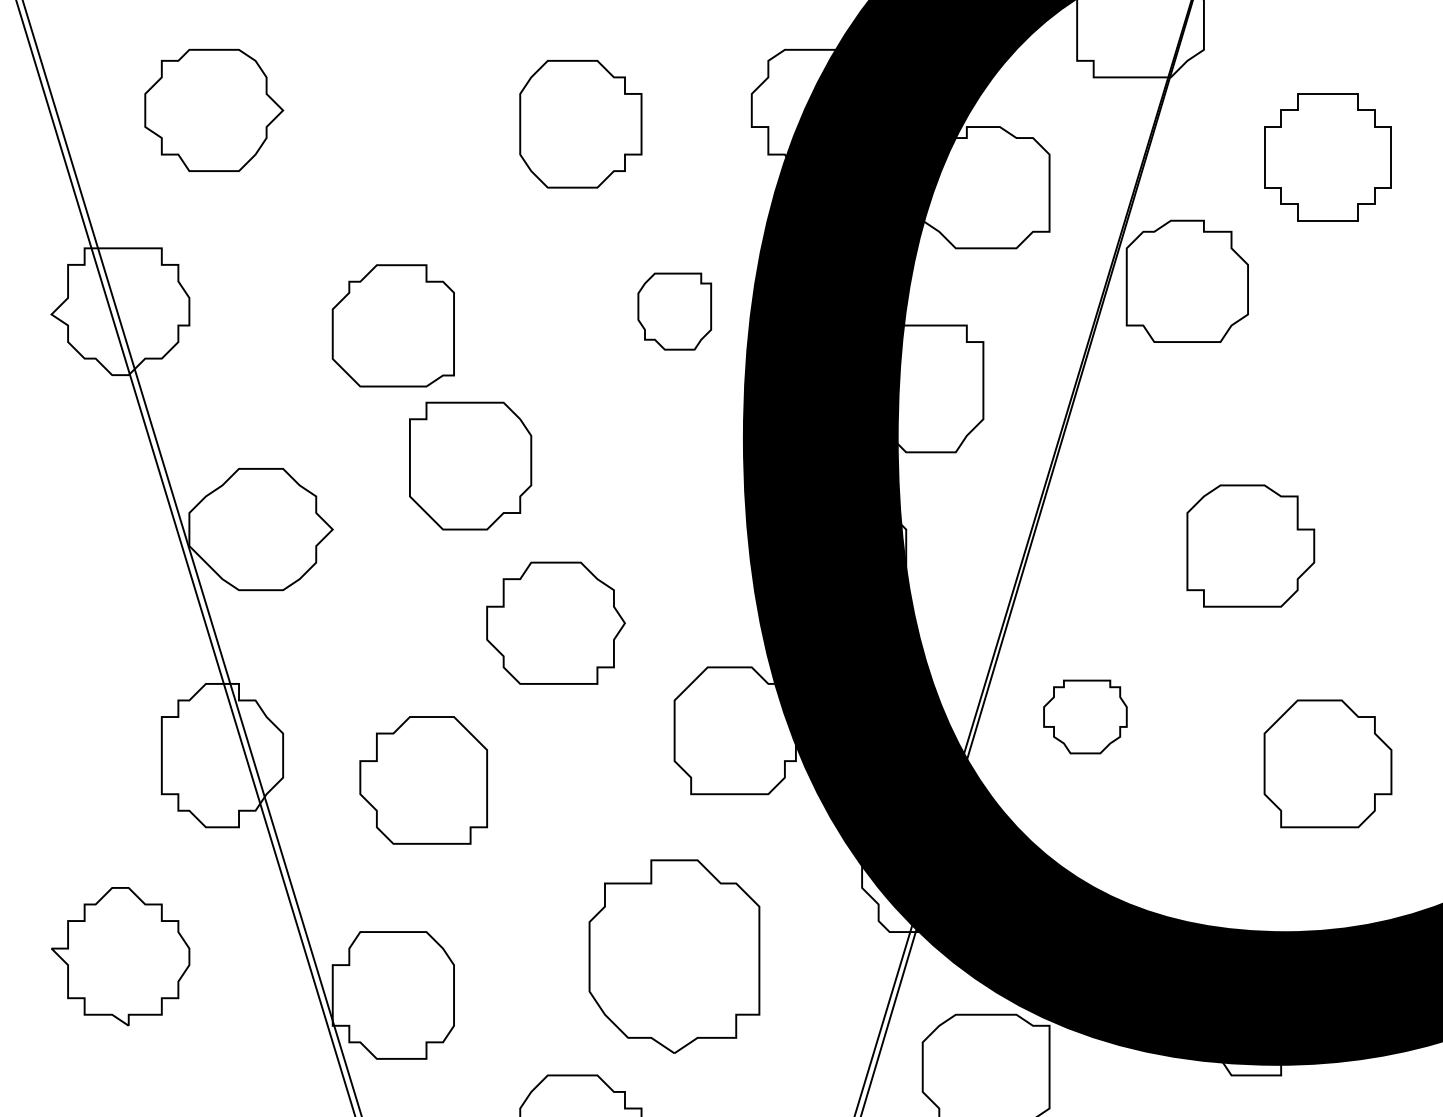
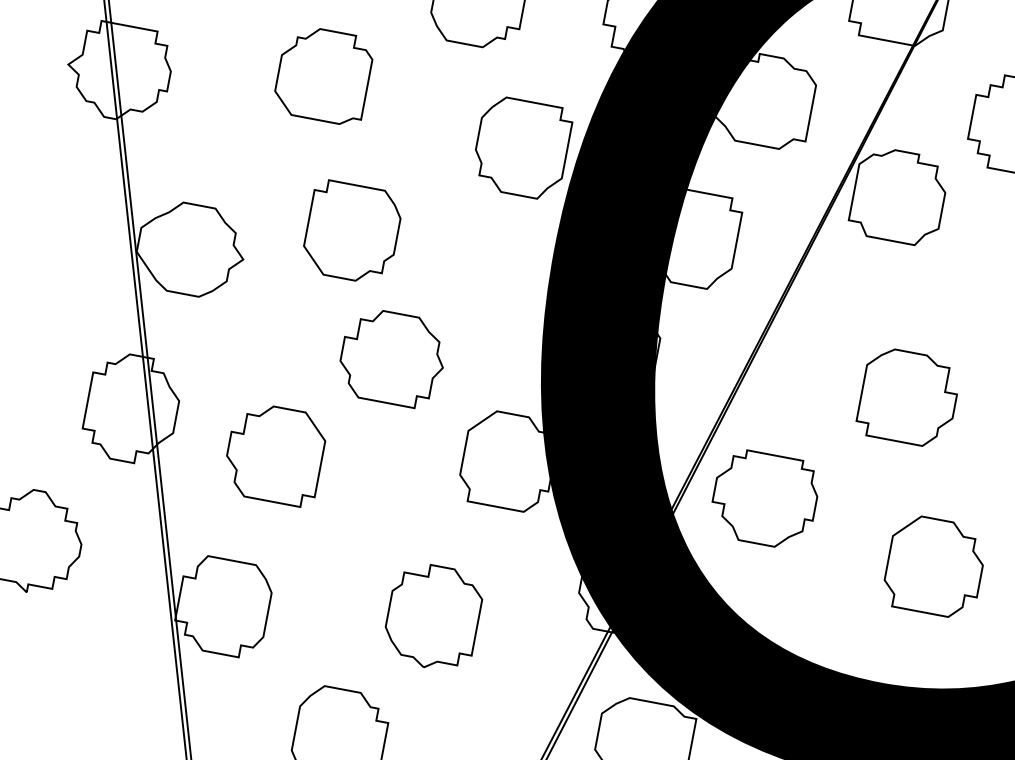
part: (674, 311) -> (521, 147), size x1.67
part: (392, 325) -> (323, 75), moved
part: (1085, 716) -> (765, 498), size x1.67
part: (674, 956) -> (433, 617), size x0.71

